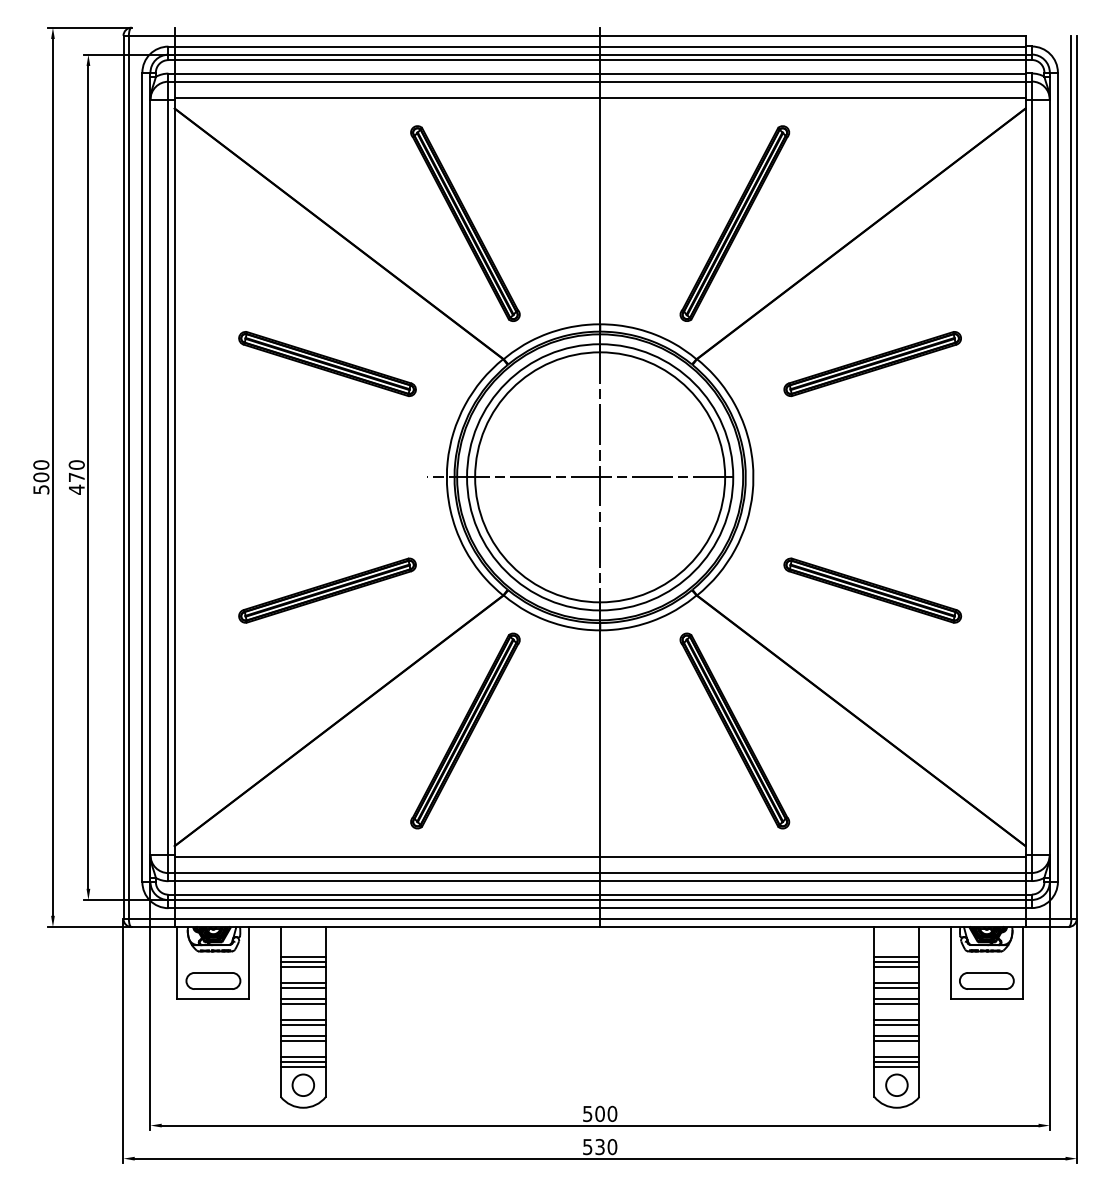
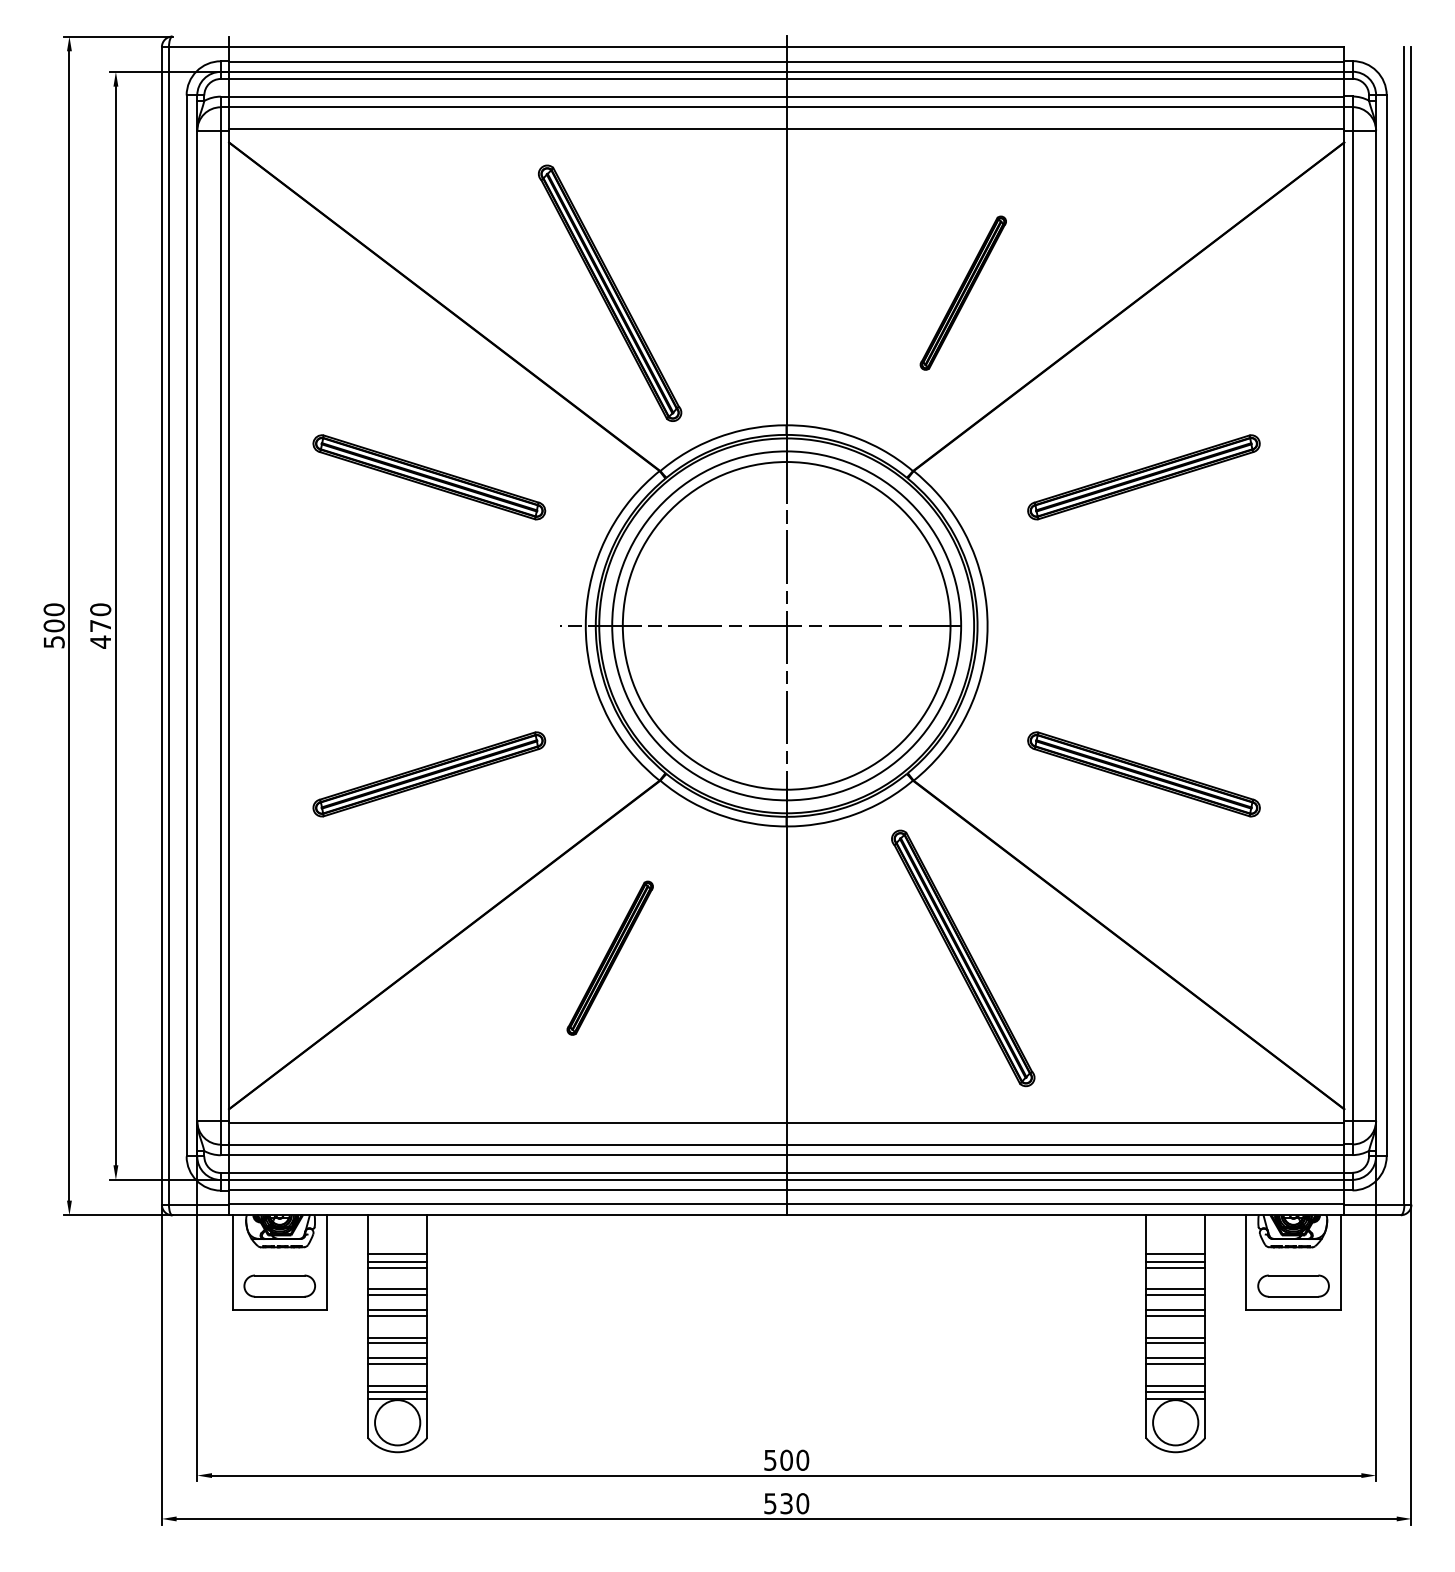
part: (735, 223) -> (963, 292), size x0.6
part: (465, 730) -> (610, 957), size x0.6
circle: (303, 1085) -> (397, 1422), size x1.6
circle: (896, 1085) -> (1175, 1422), size x1.6

